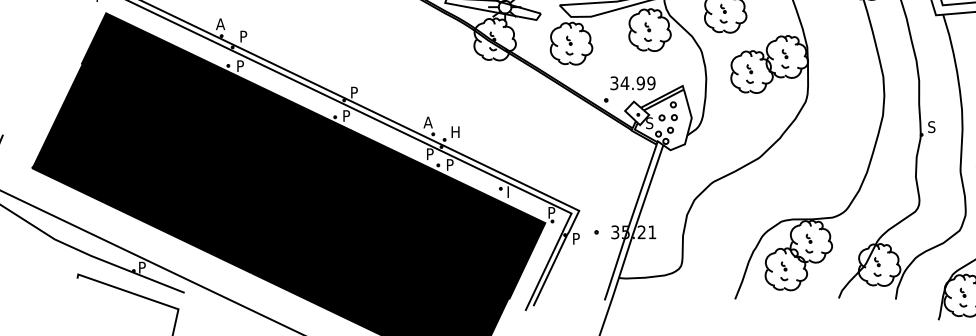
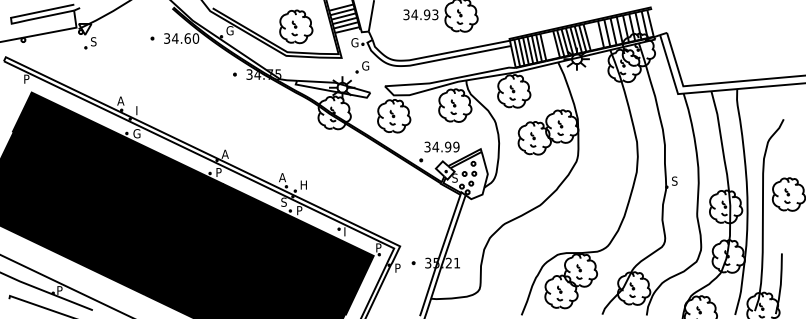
text: (244, 33) -> (139, 108), P -> I
text: (240, 65) -> (136, 133), P -> G
text: (353, 91) -> (224, 153), P -> A
text: (429, 153) -> (283, 201), P -> S

